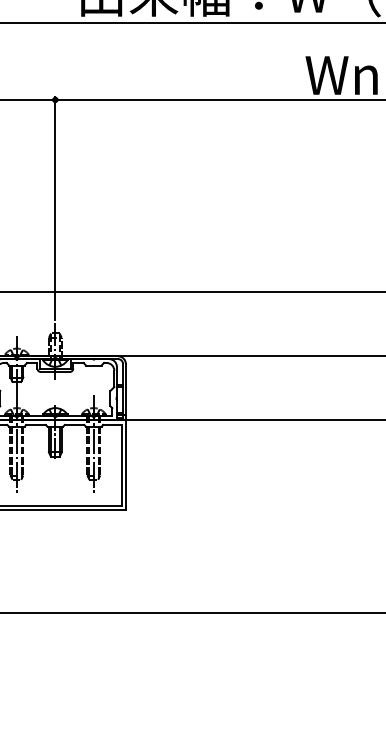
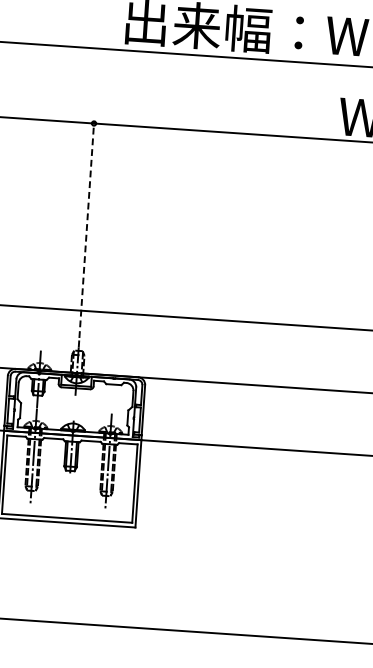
line: (55, 208) -> (86, 229), solid -> dashed

